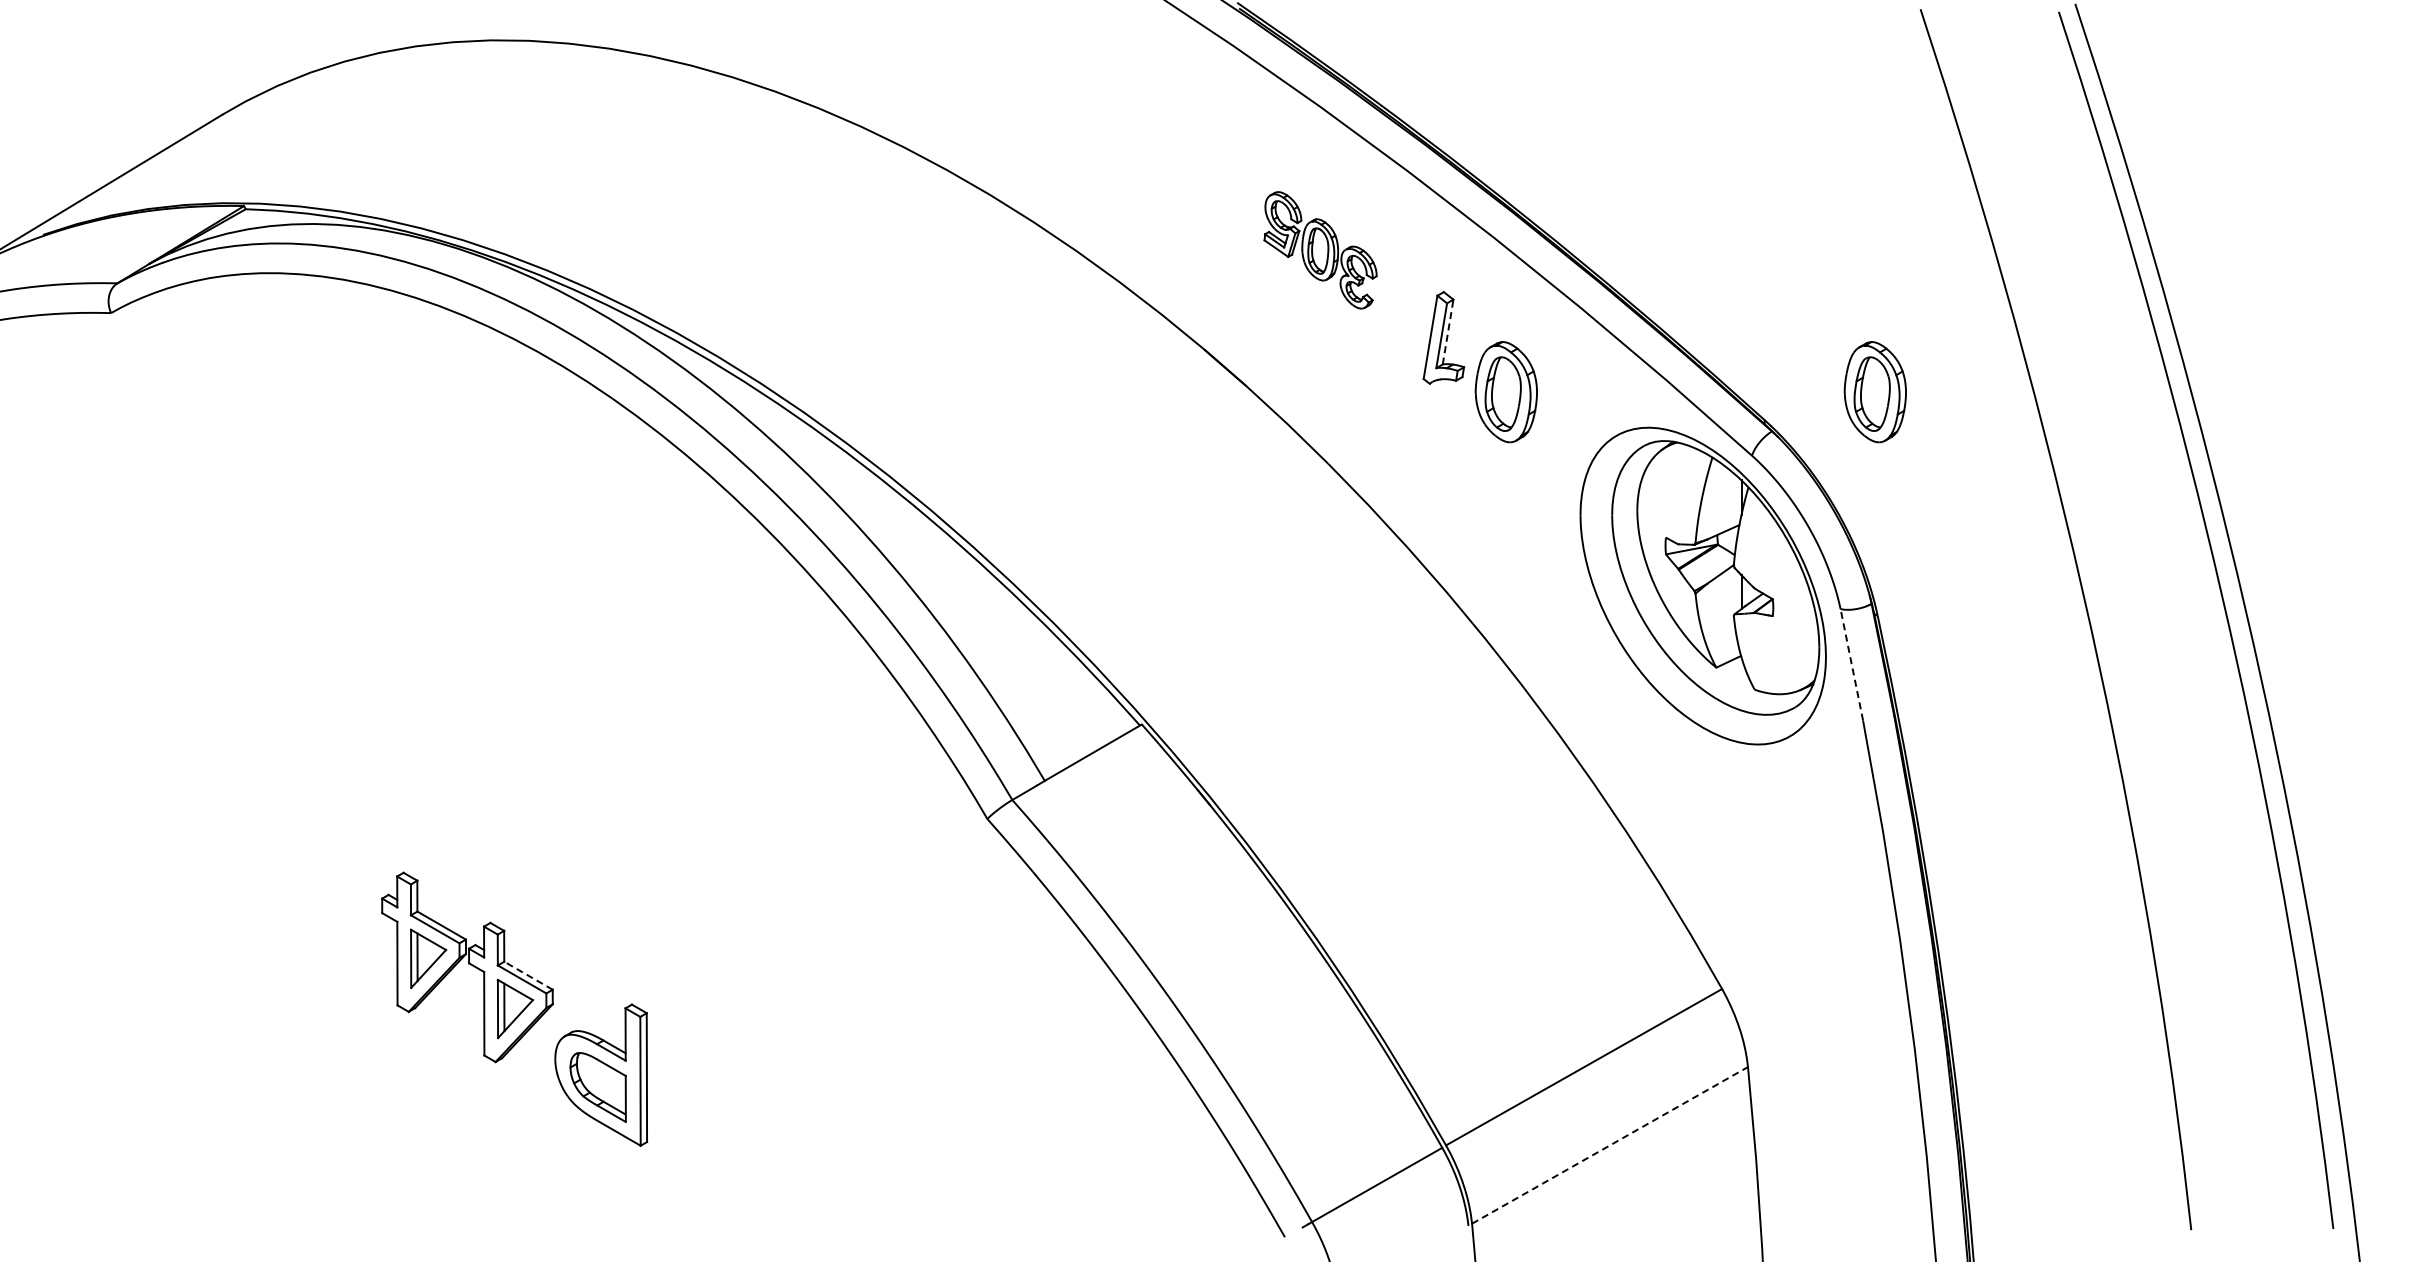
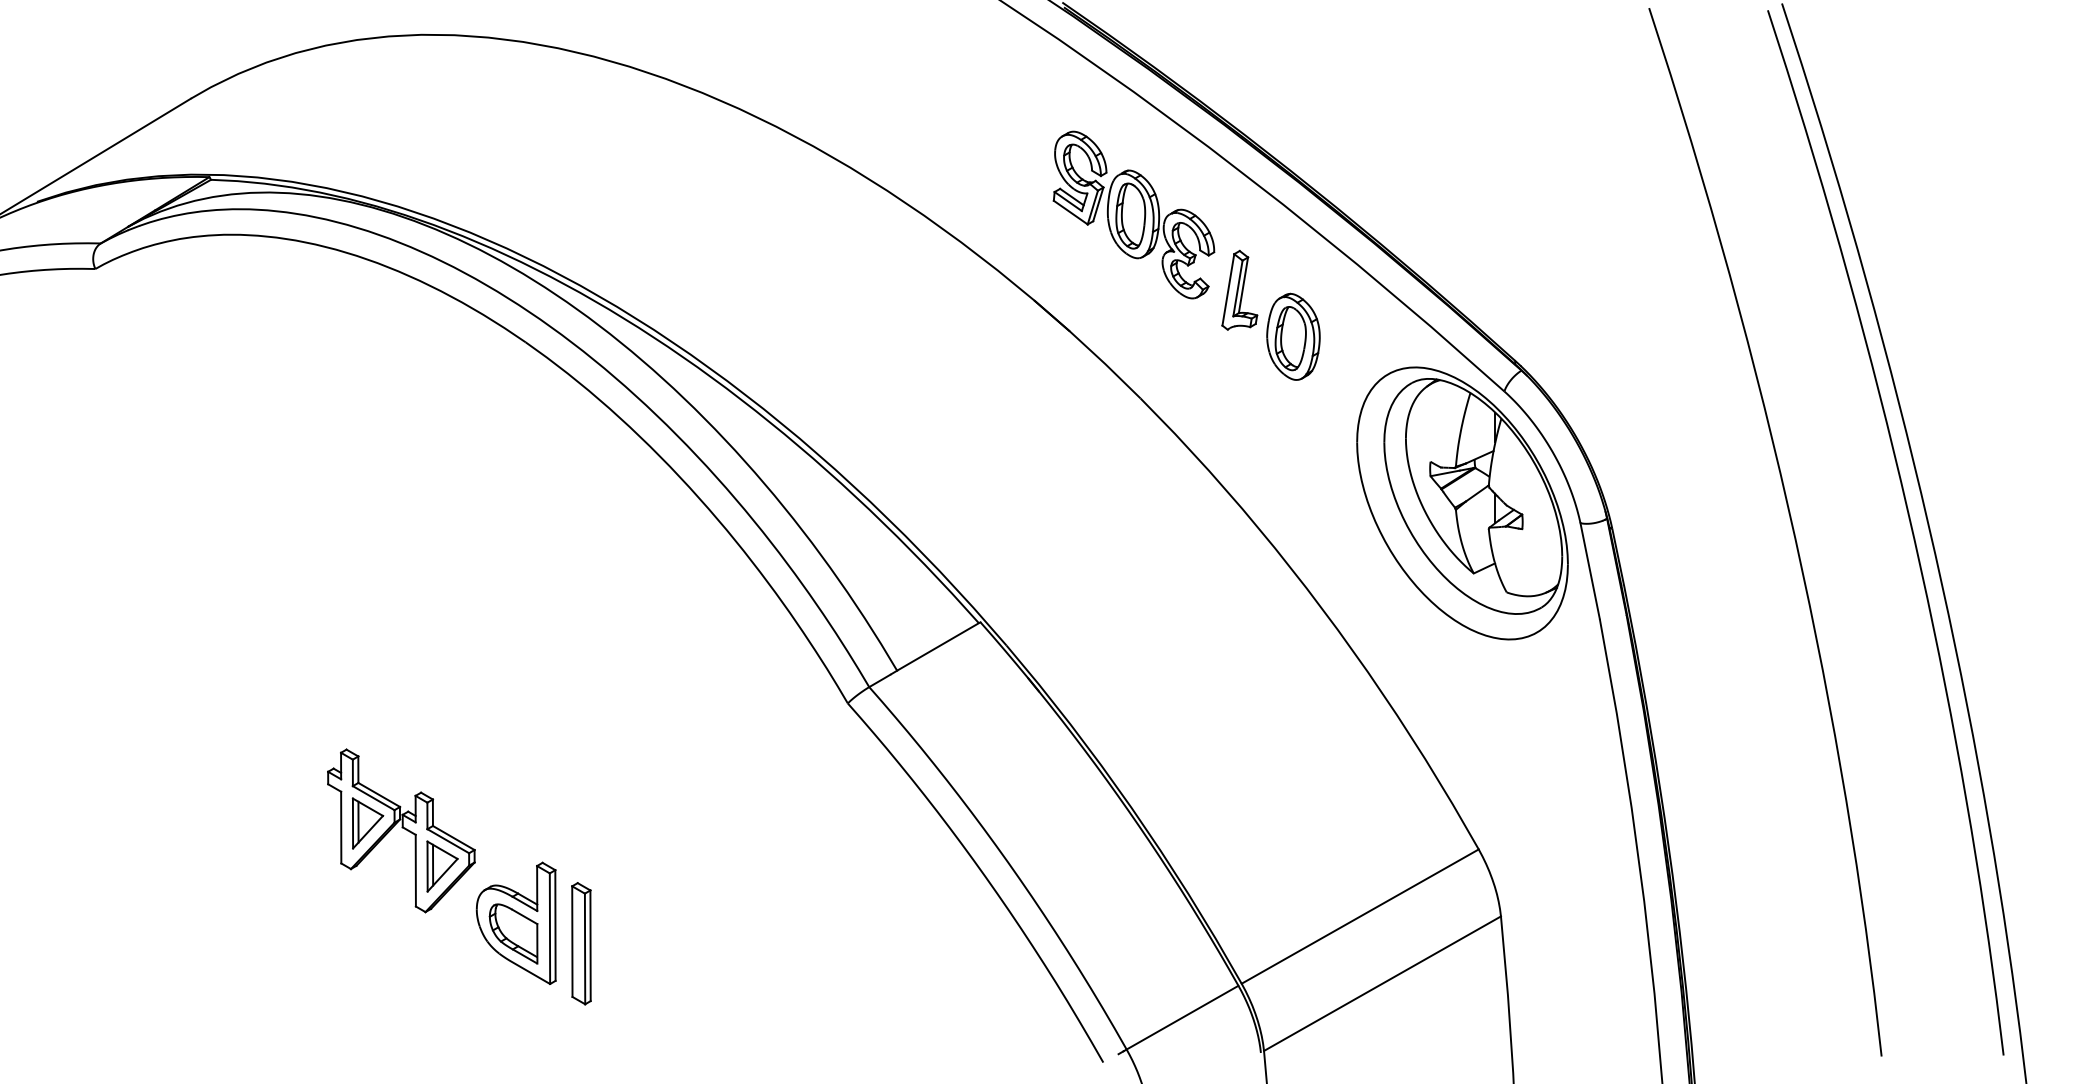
part: (1320, 250) -> (1133, 215), size x1.67
line: (1448, 332) -> (1243, 285), dashed -> solid
part: (1874, 392) -> (1609, 337), removed
line: (1851, 664) -> (1589, 570), dashed -> solid
line: (528, 975) -> (453, 837), dashed -> solid
part: (676, 1098) -> (580, 943), added
line: (1610, 1145) -> (1382, 983), dashed -> solid

